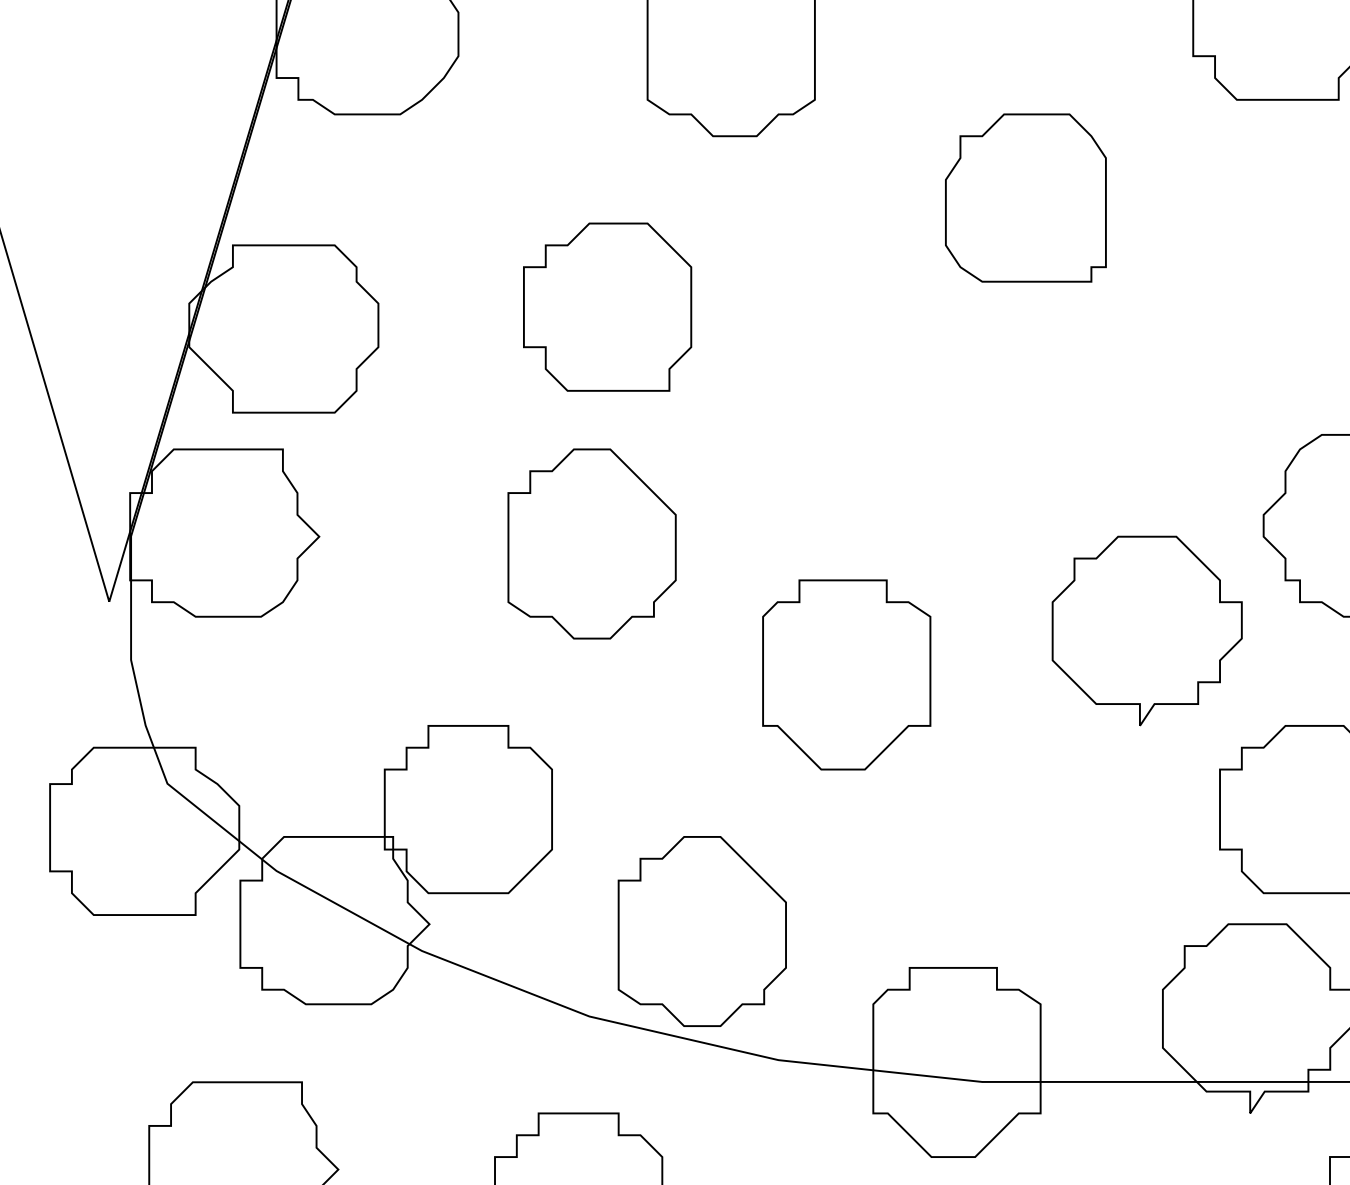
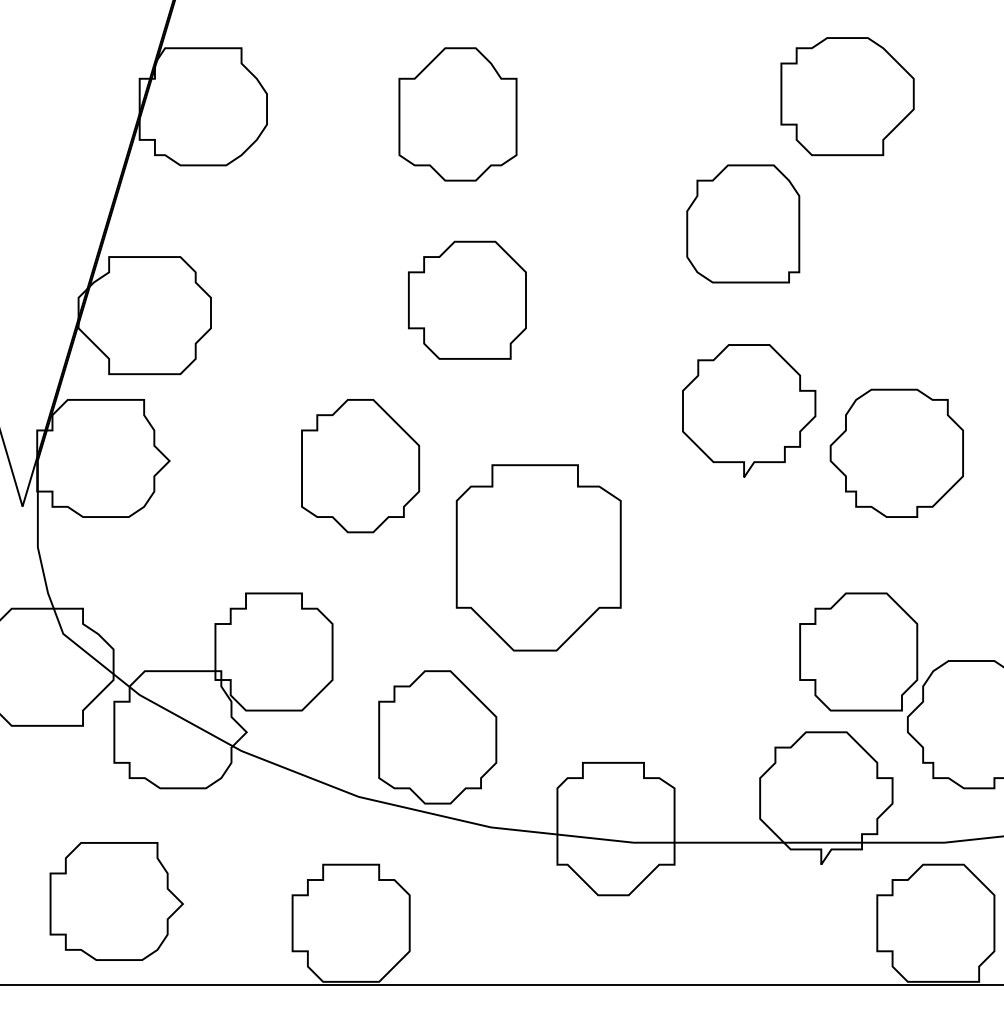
part: (1026, 197) -> (743, 223), moved
part: (607, 306) -> (467, 299), moved
part: (1147, 630) -> (749, 410), moved
part: (846, 674) -> (538, 557), size x1.4

